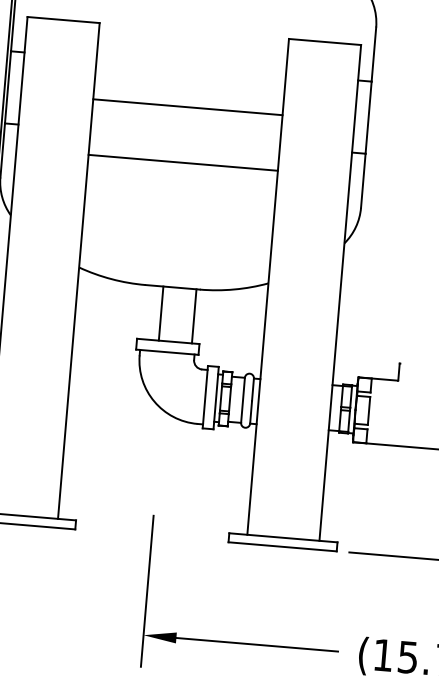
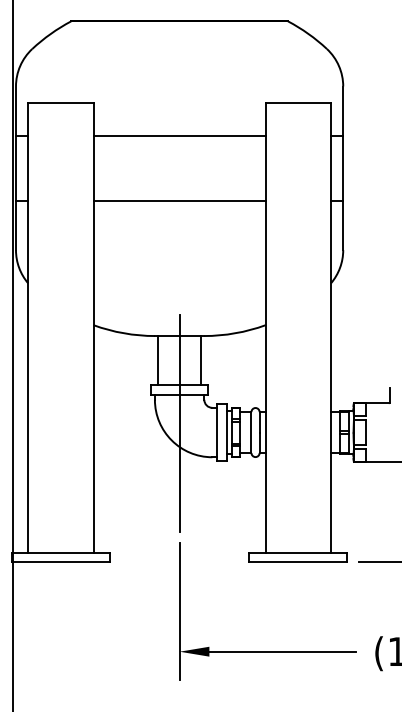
line: (187, 107) -> (179, 135), moved
line: (183, 163) -> (179, 201), moved
line: (161, 313) -> (158, 360), moved
line: (164, 383) -> (179, 423), added

